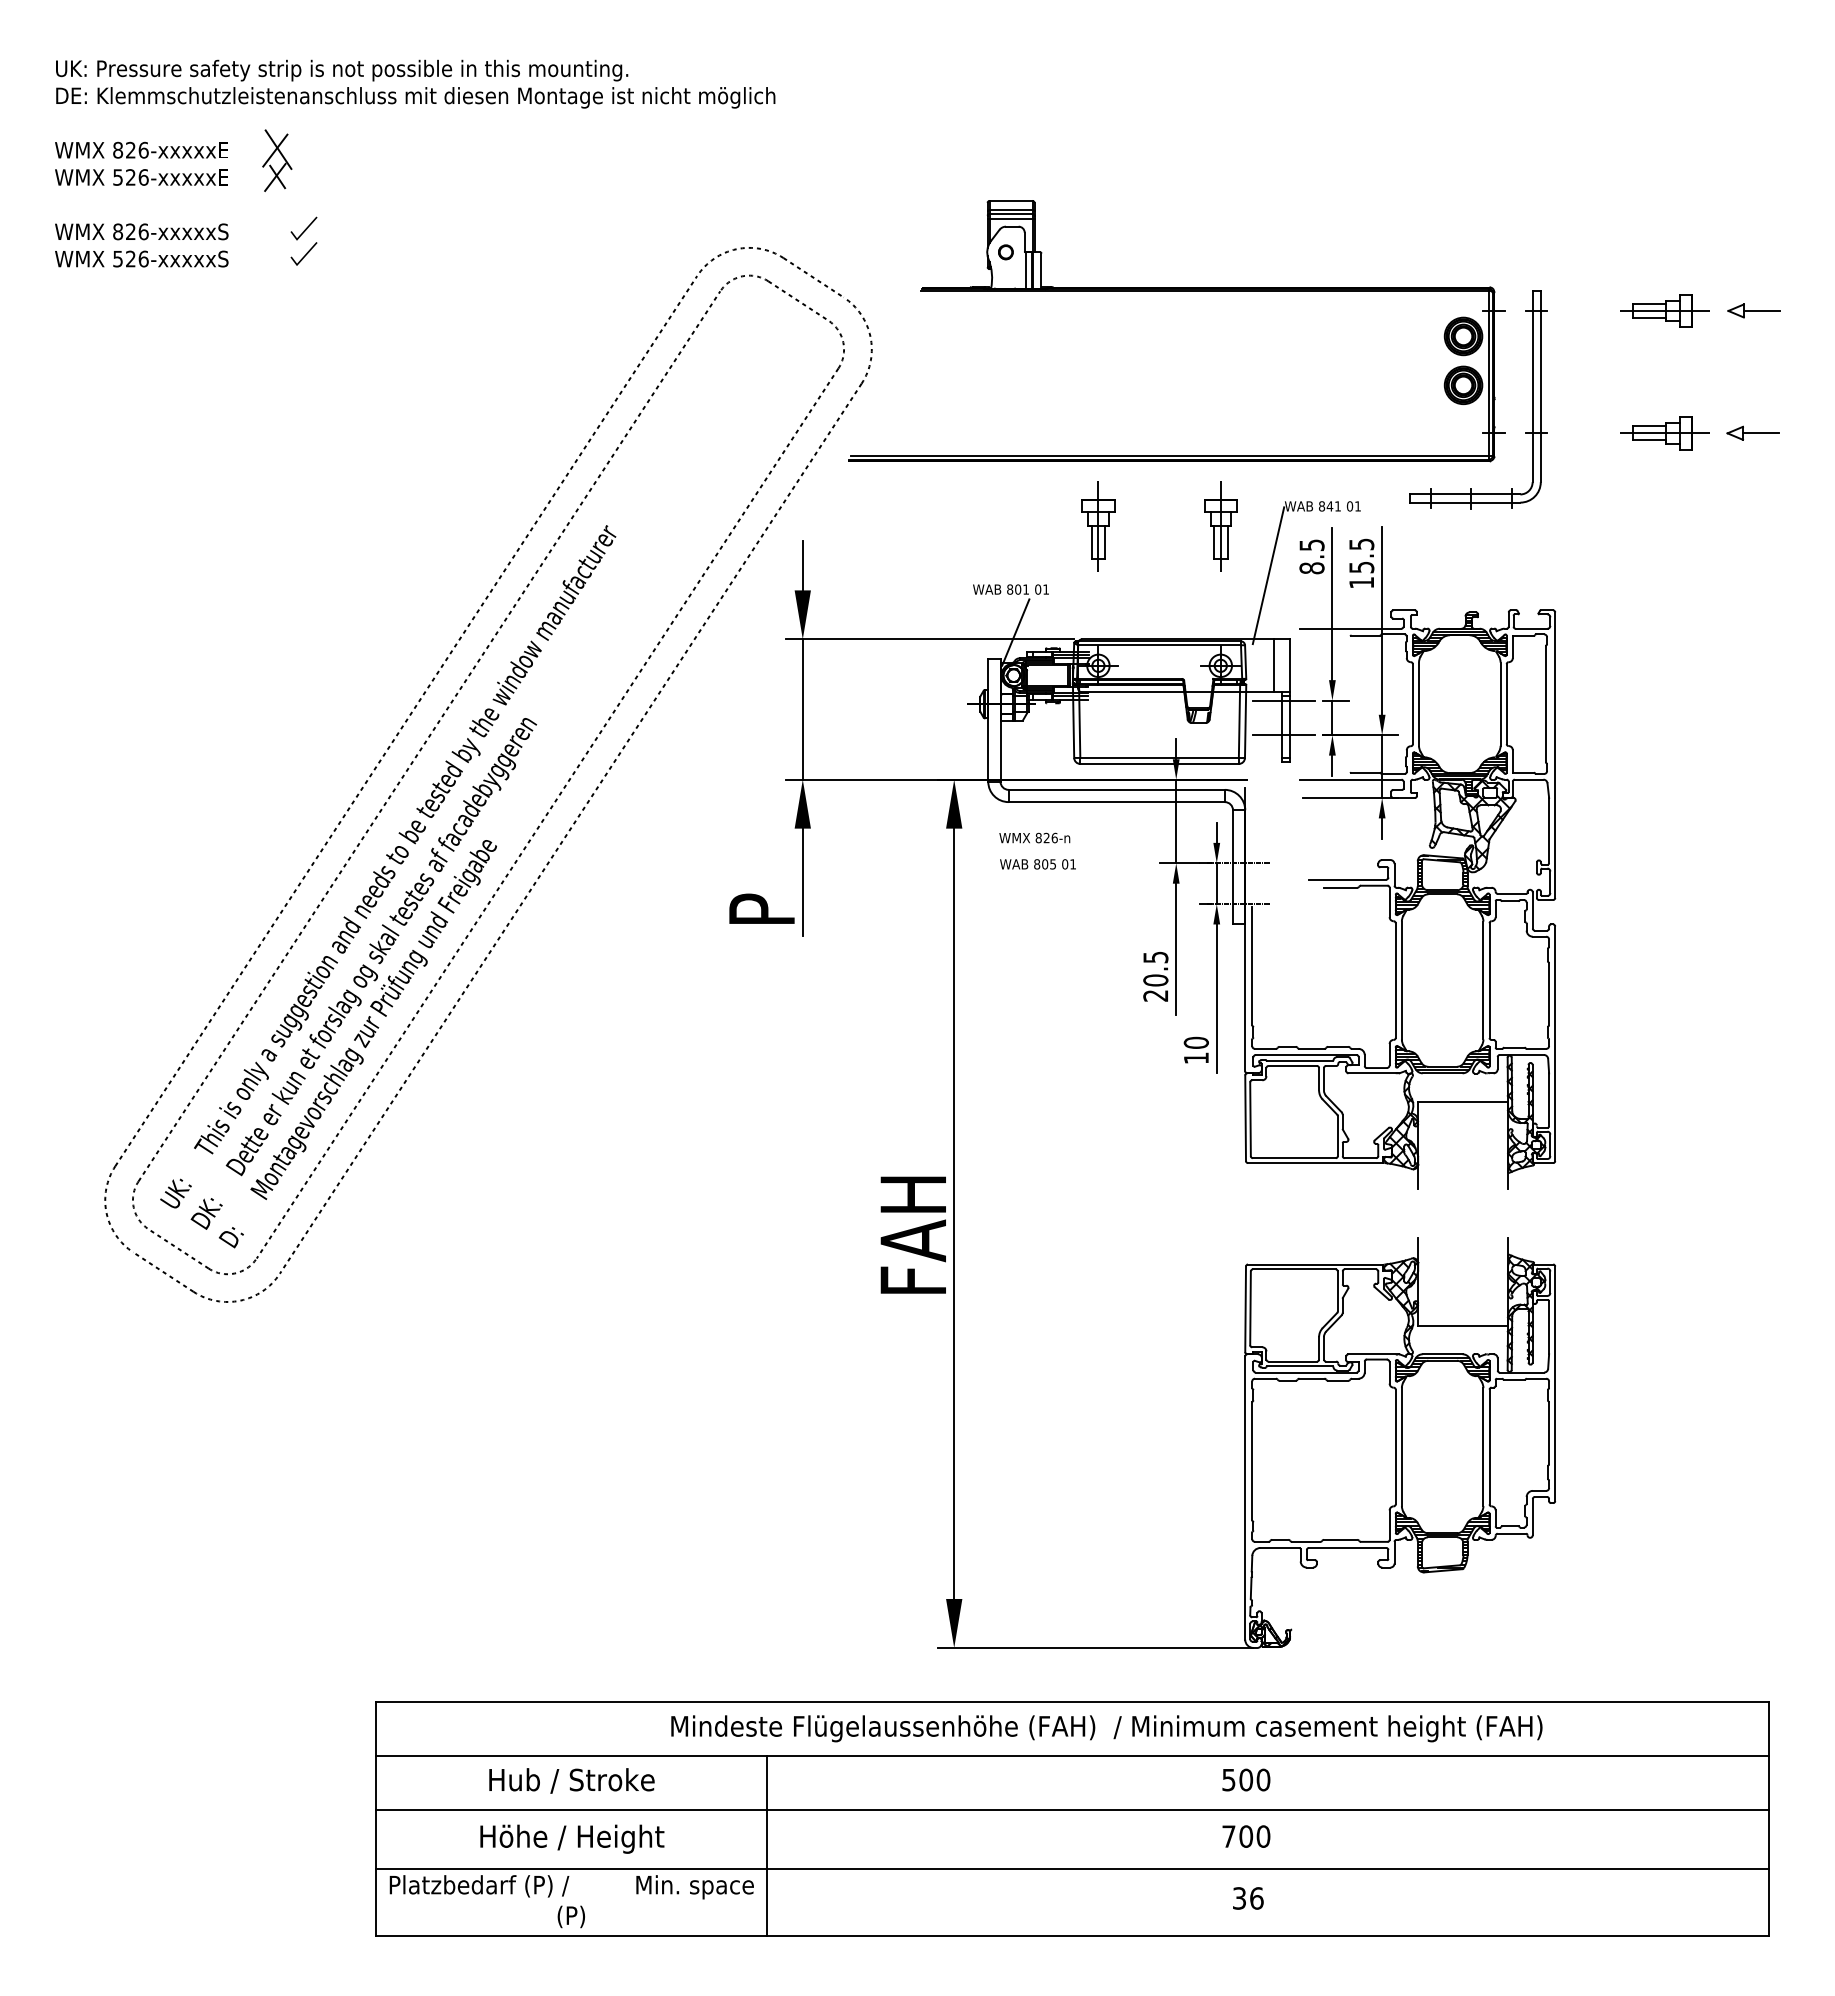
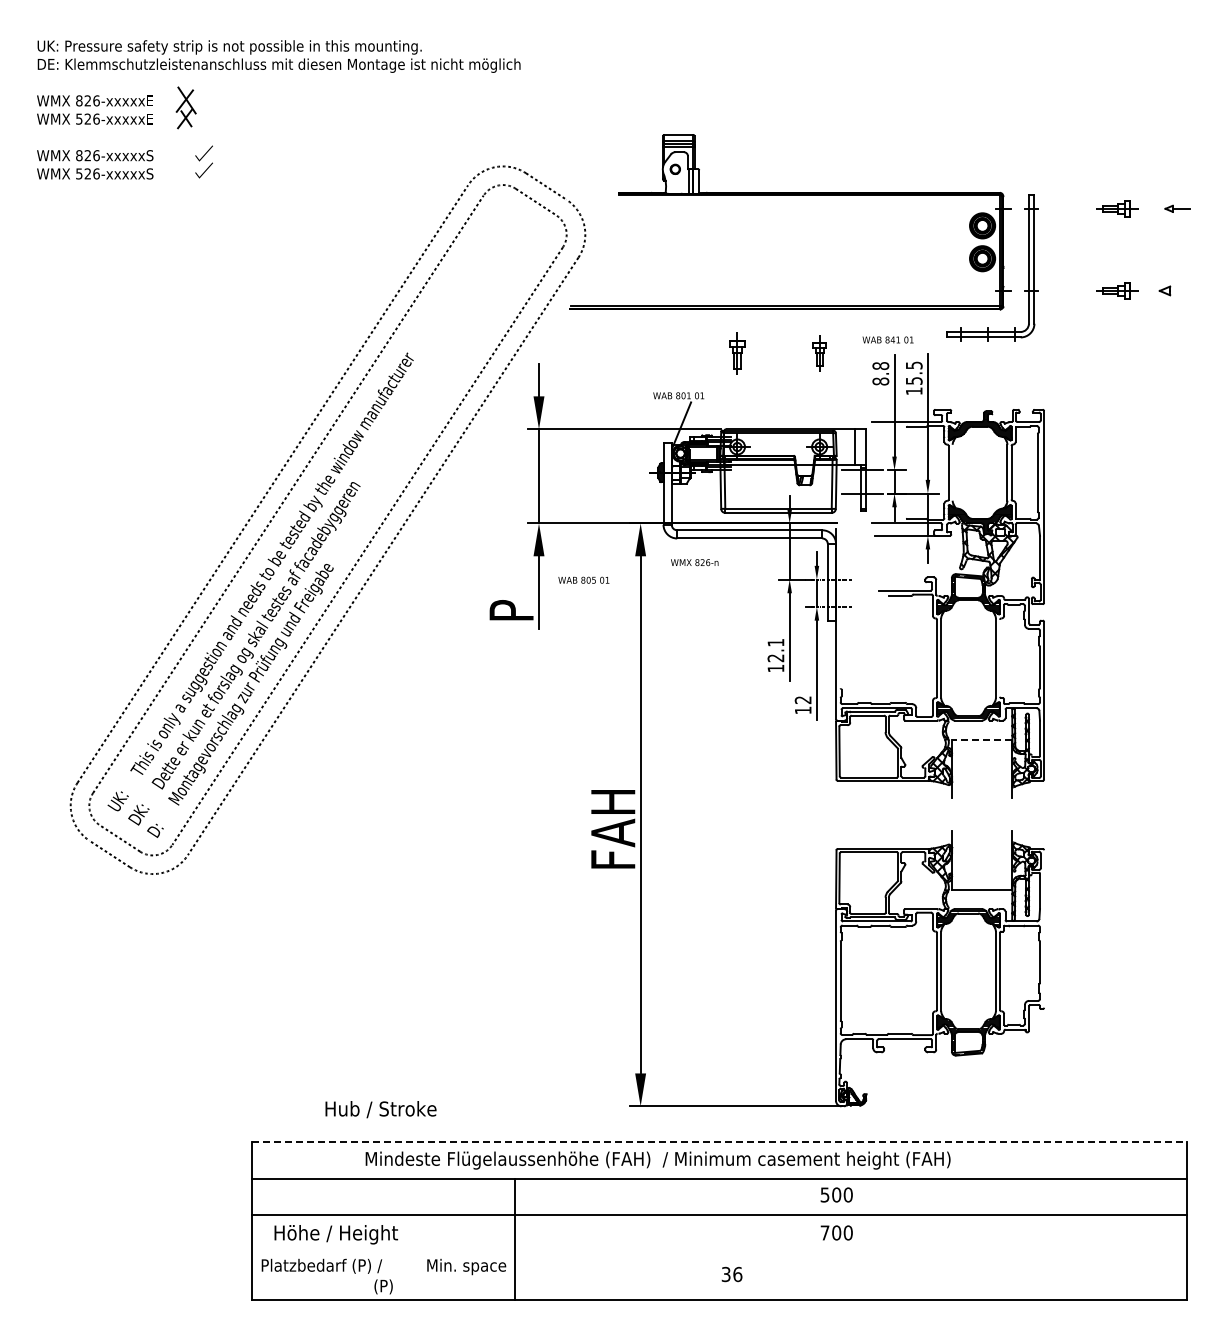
part: (1664, 310) -> (1117, 208), size x0.7
part: (1753, 310) -> (1177, 208), size x0.7
part: (1664, 432) -> (1117, 290), size x0.7
line: (1761, 432) -> (1182, 290), removed
part: (1098, 526) -> (737, 353), size x0.7
part: (1220, 526) -> (819, 353), size x0.6
text: (1311, 545) -> (880, 366), 8.5 -> 8.8
line: (1268, 575) -> (851, 386), removed
line: (1418, 703) -> (952, 472), removed
text: (1037, 863) -> (583, 579), moved
line: (1251, 965) -> (840, 648), removed
text: (1155, 976) -> (775, 655), 20.5 -> 12.1
line: (1490, 979) -> (1000, 657), removed
text: (1195, 1043) -> (802, 700), 10 -> 12
line: (1461, 1101) -> (981, 739), solid -> dashed
line: (1555, 1383) -> (1044, 928), removed
line: (1071, 1701) -> (719, 1142), solid -> dashed
text: (1105, 1728) -> (657, 1160), moved
text: (571, 1780) -> (380, 1109), moved
text: (571, 1838) -> (335, 1234), moved
line: (1071, 1868) -> (719, 1254), removed
text: (1247, 1898) -> (731, 1274), moved

